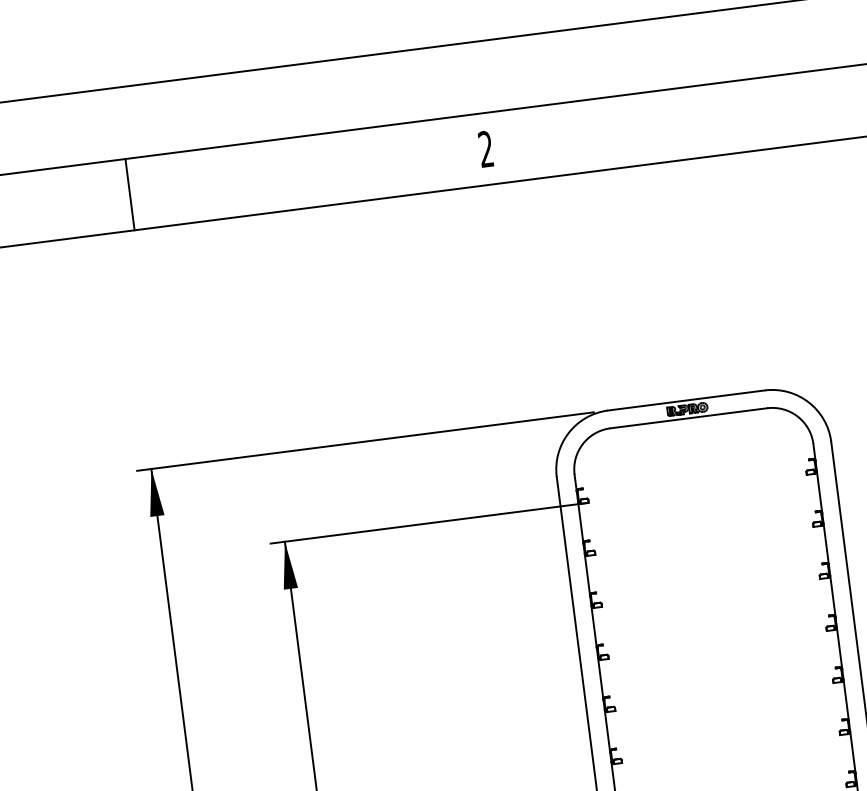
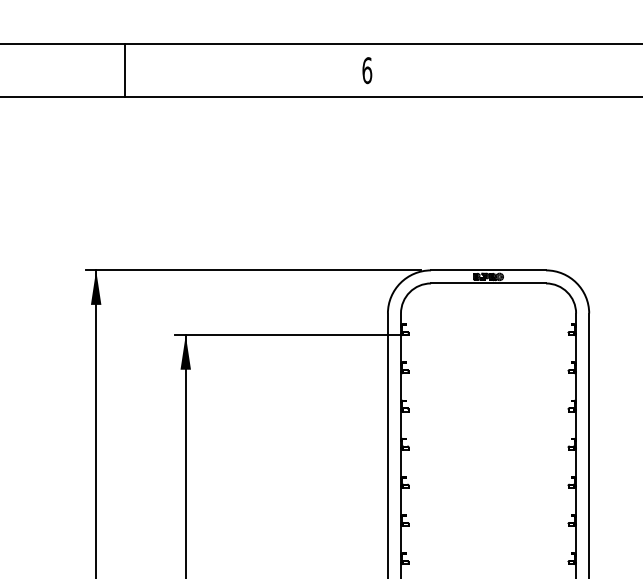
text: (486, 149) -> (367, 70), 2 -> 6
line: (130, 194) -> (125, 70), moved

